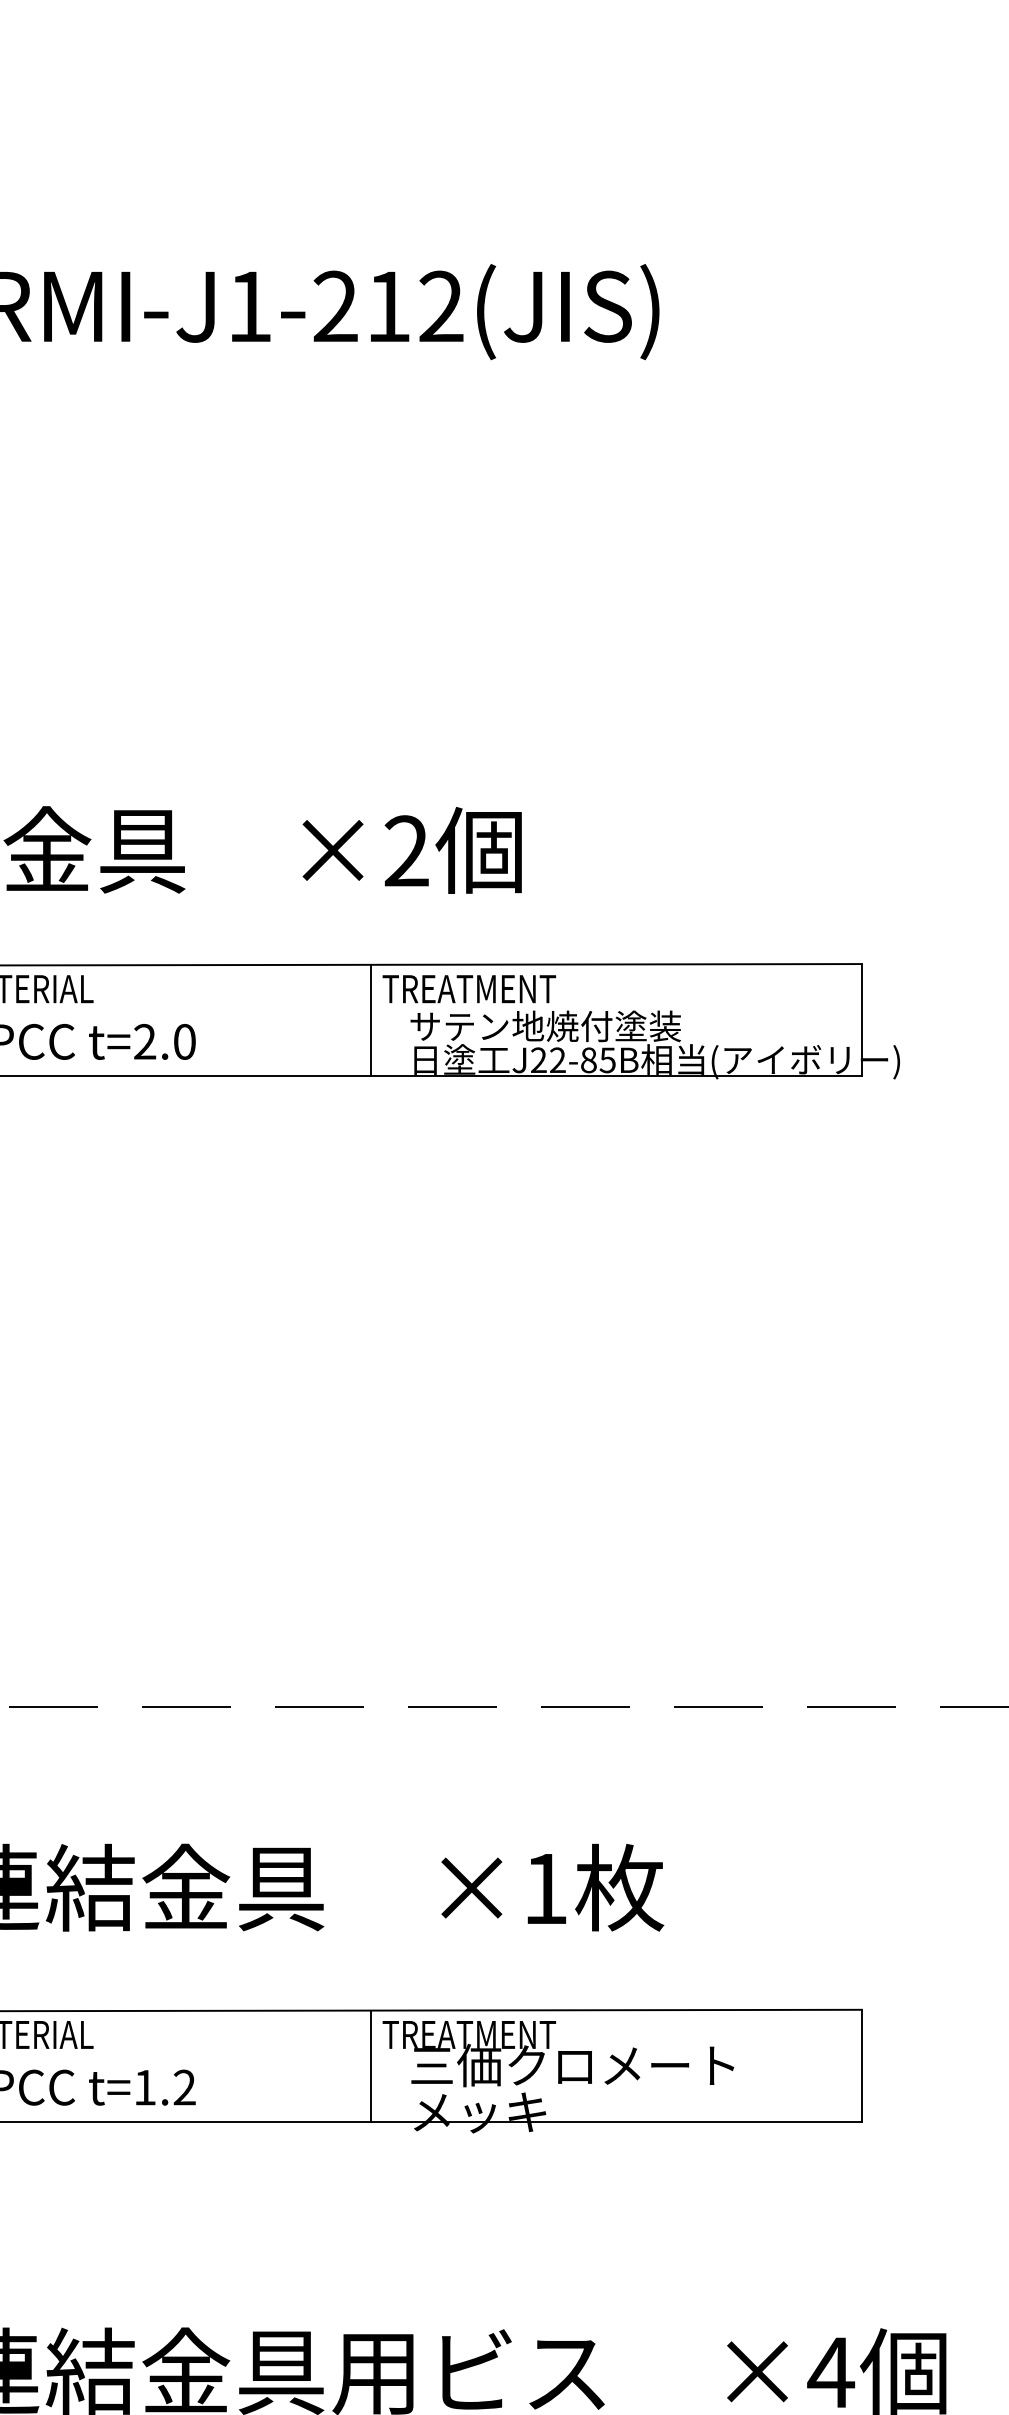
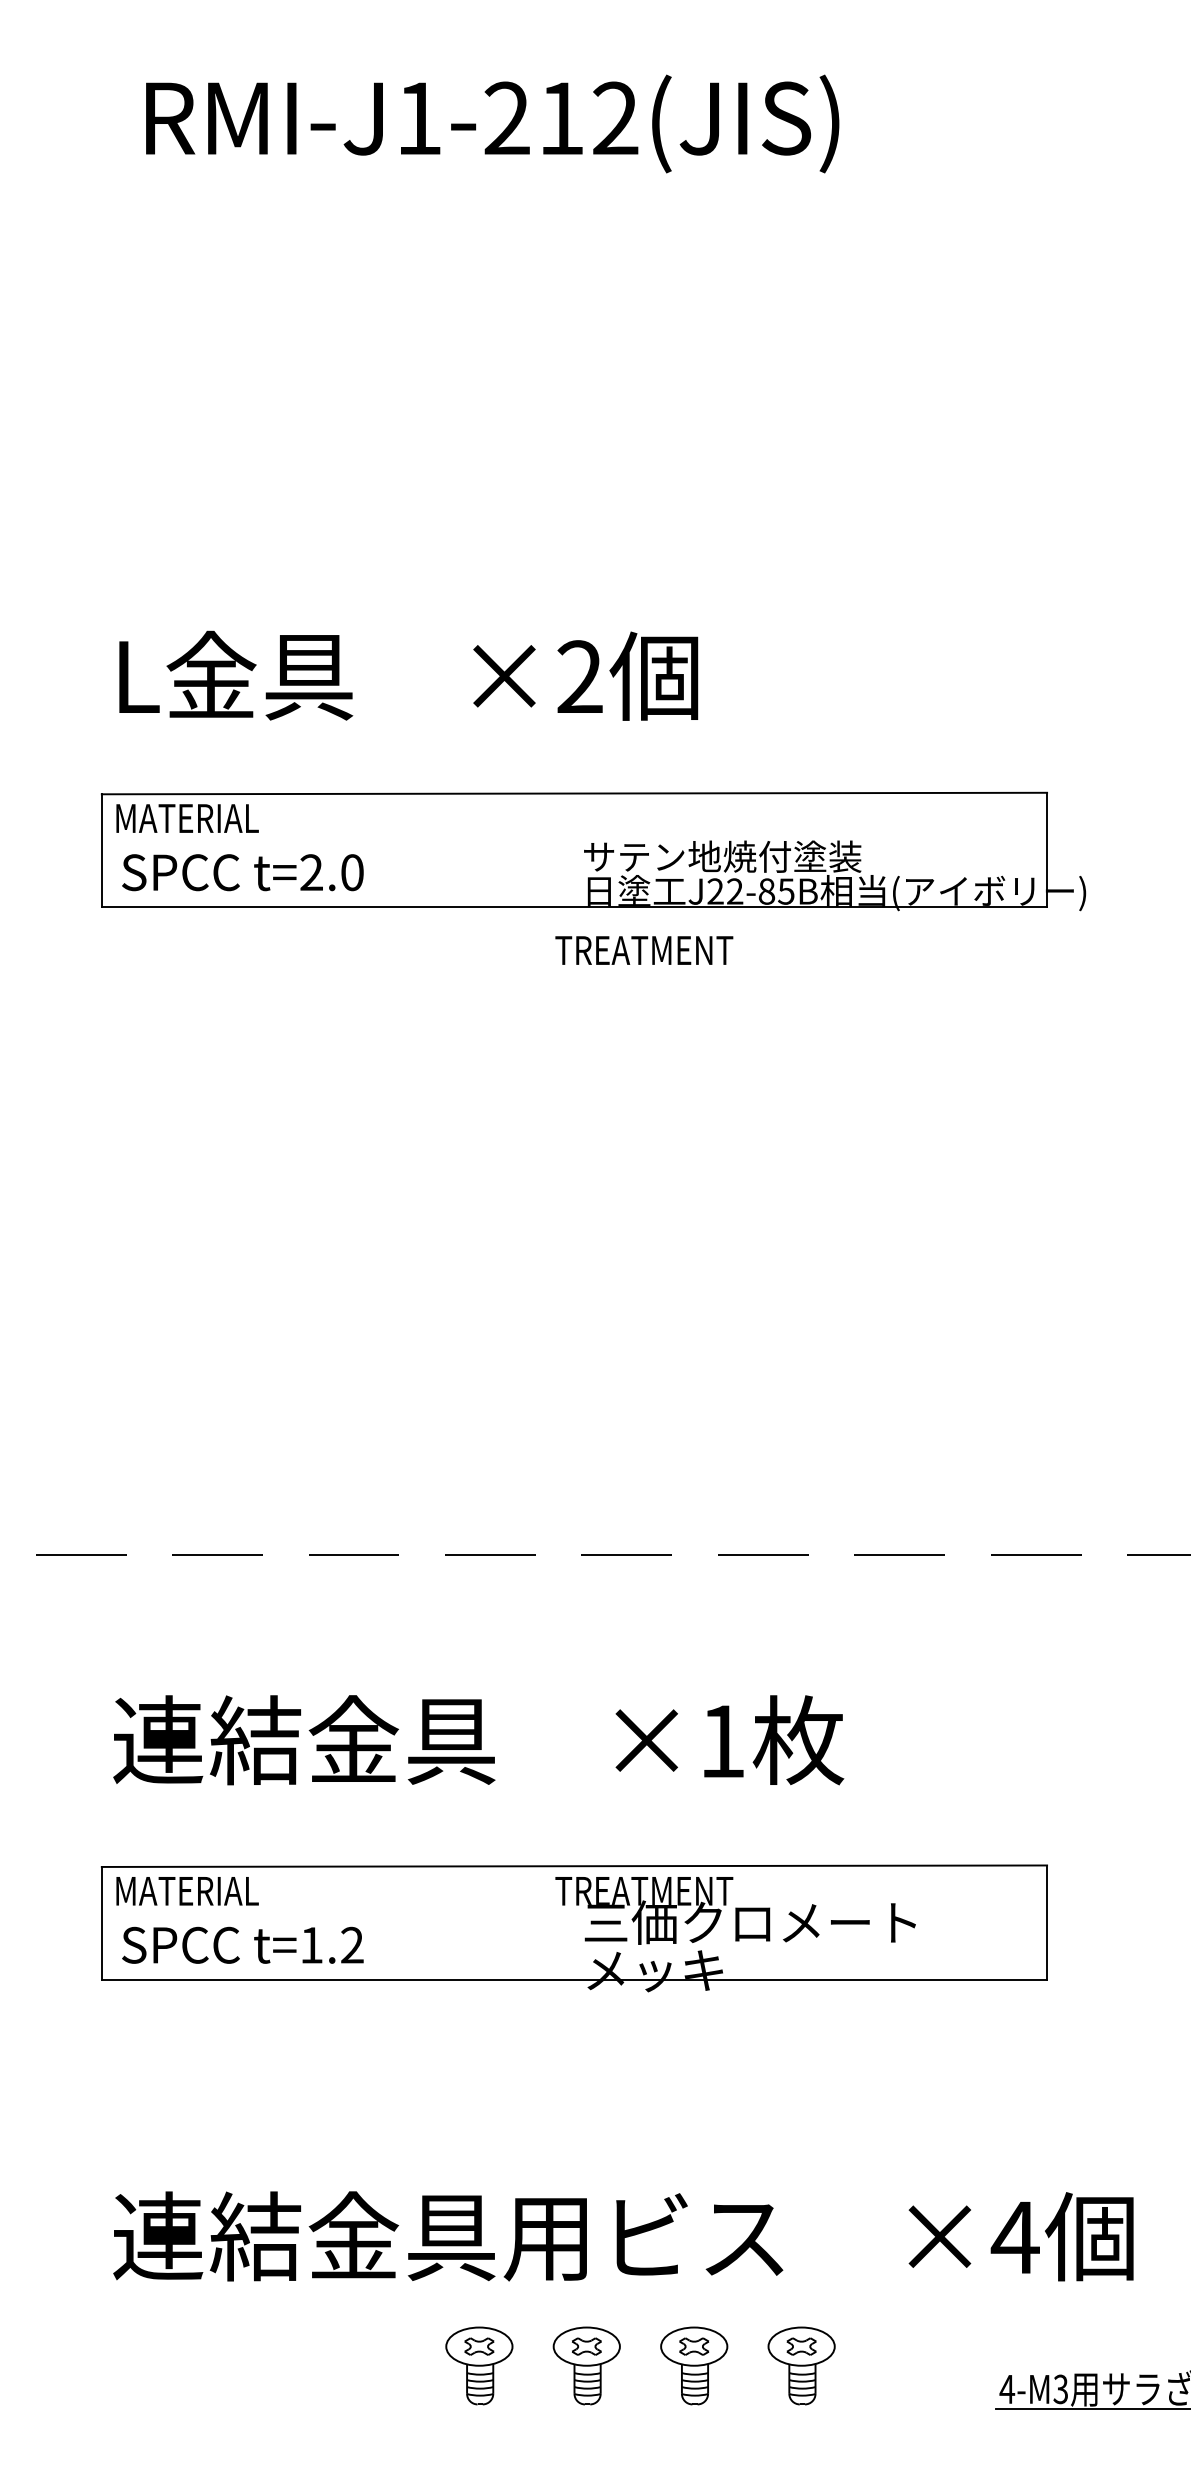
text: (469, 989) -> (644, 950), moved
line: (370, 1020) -> (542, 850), removed
line: (370, 2066) -> (542, 1923), removed

